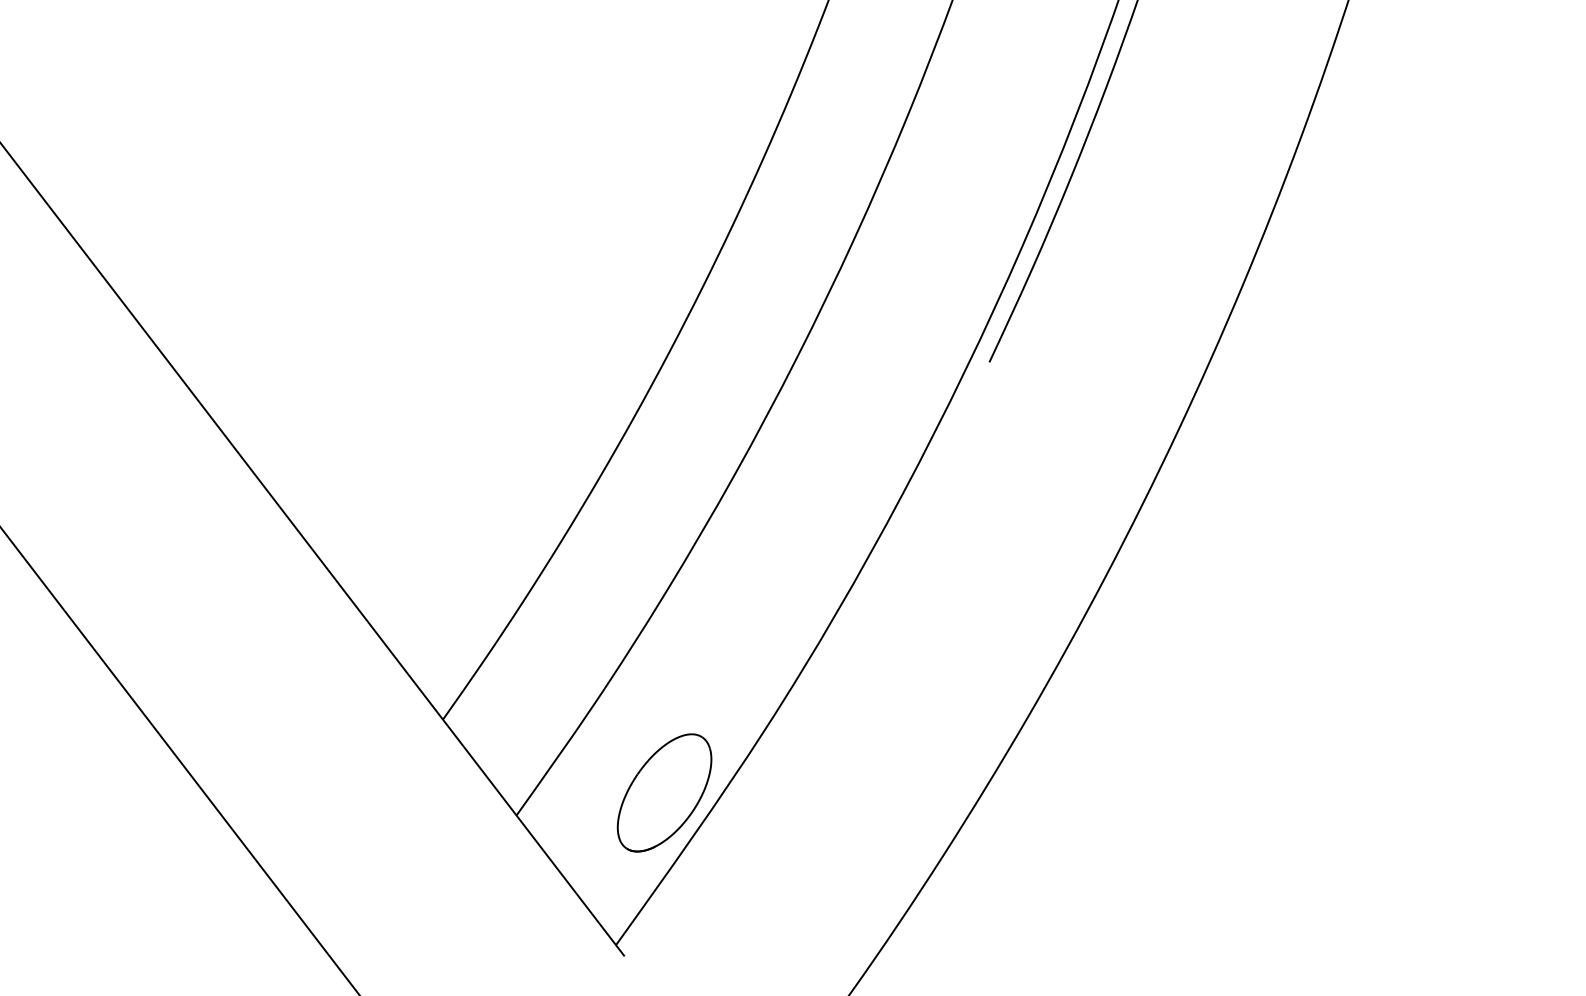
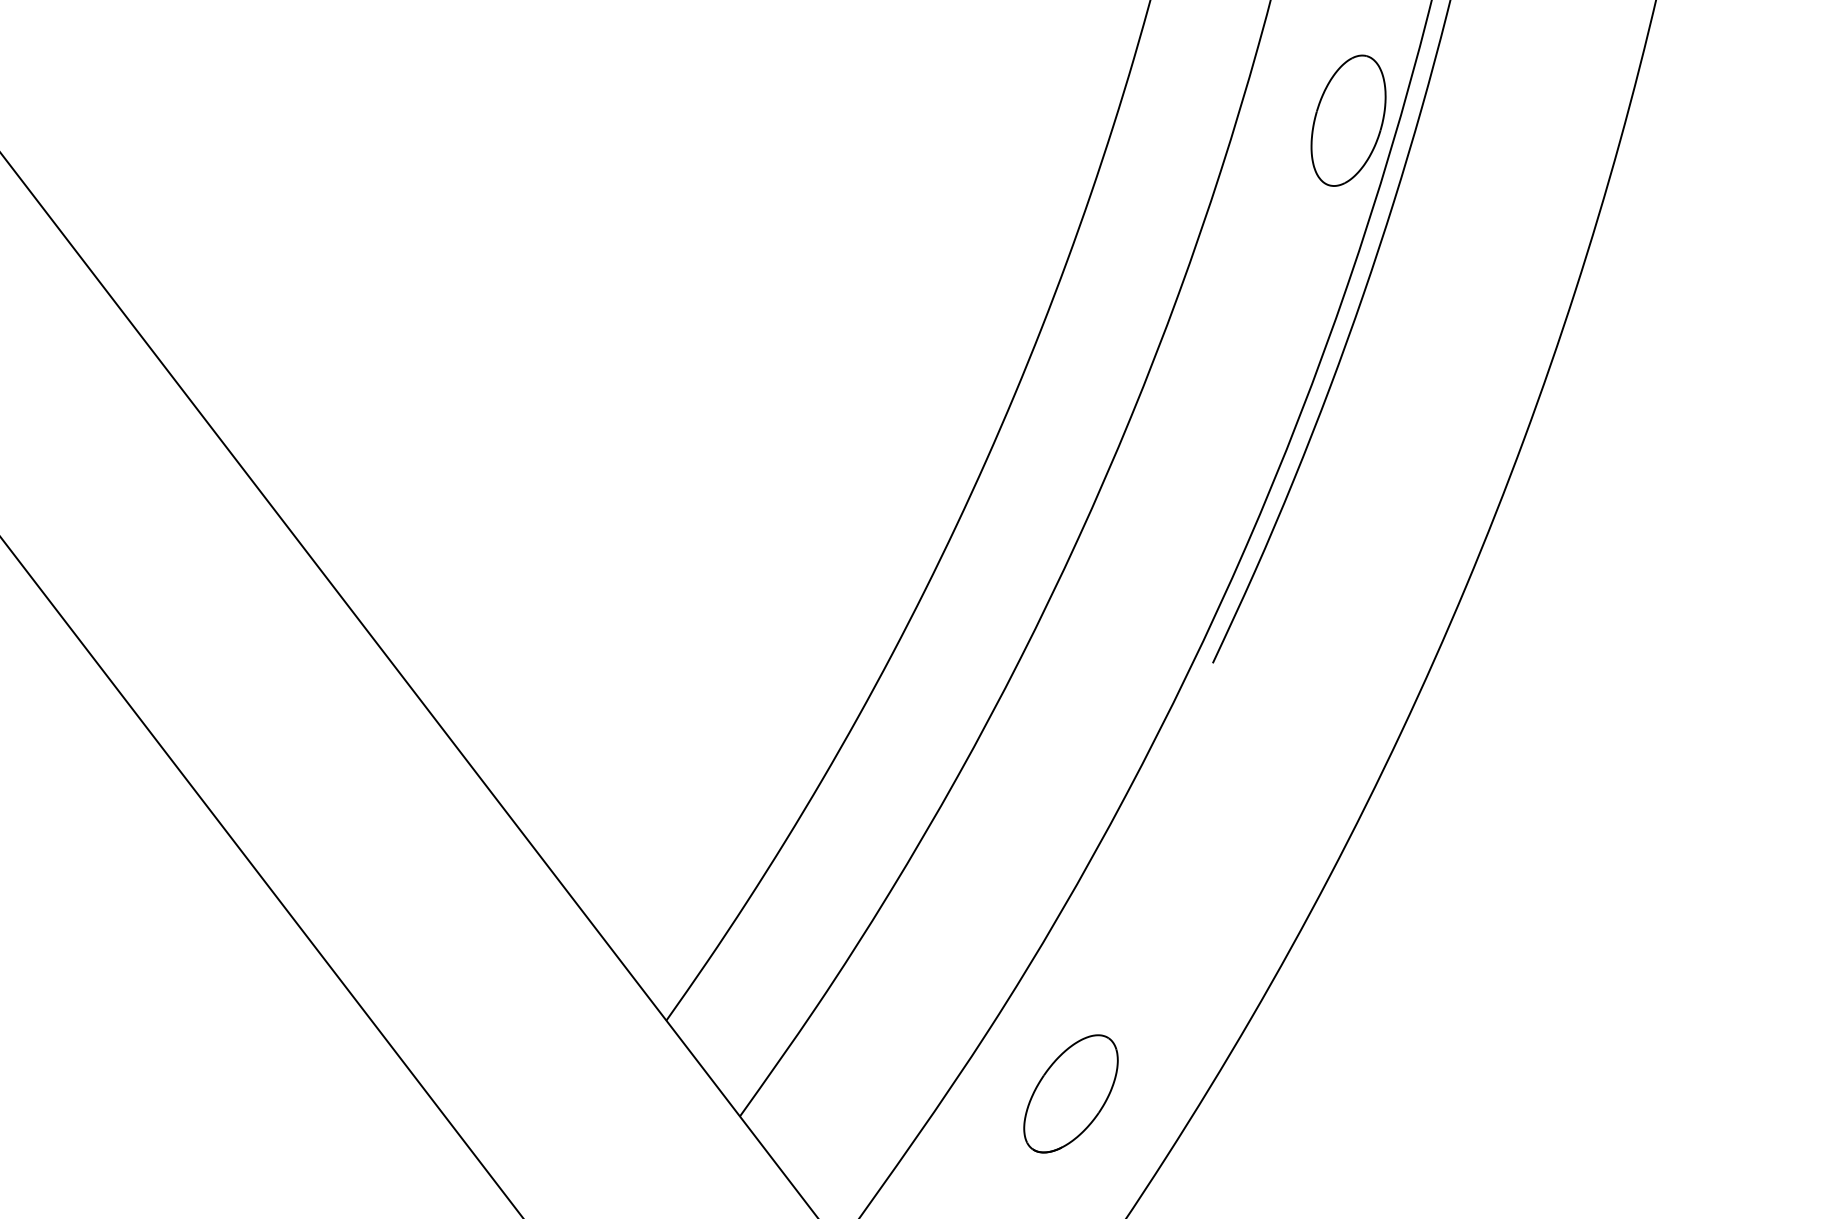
part: (664, 792) -> (1070, 1093), moved

